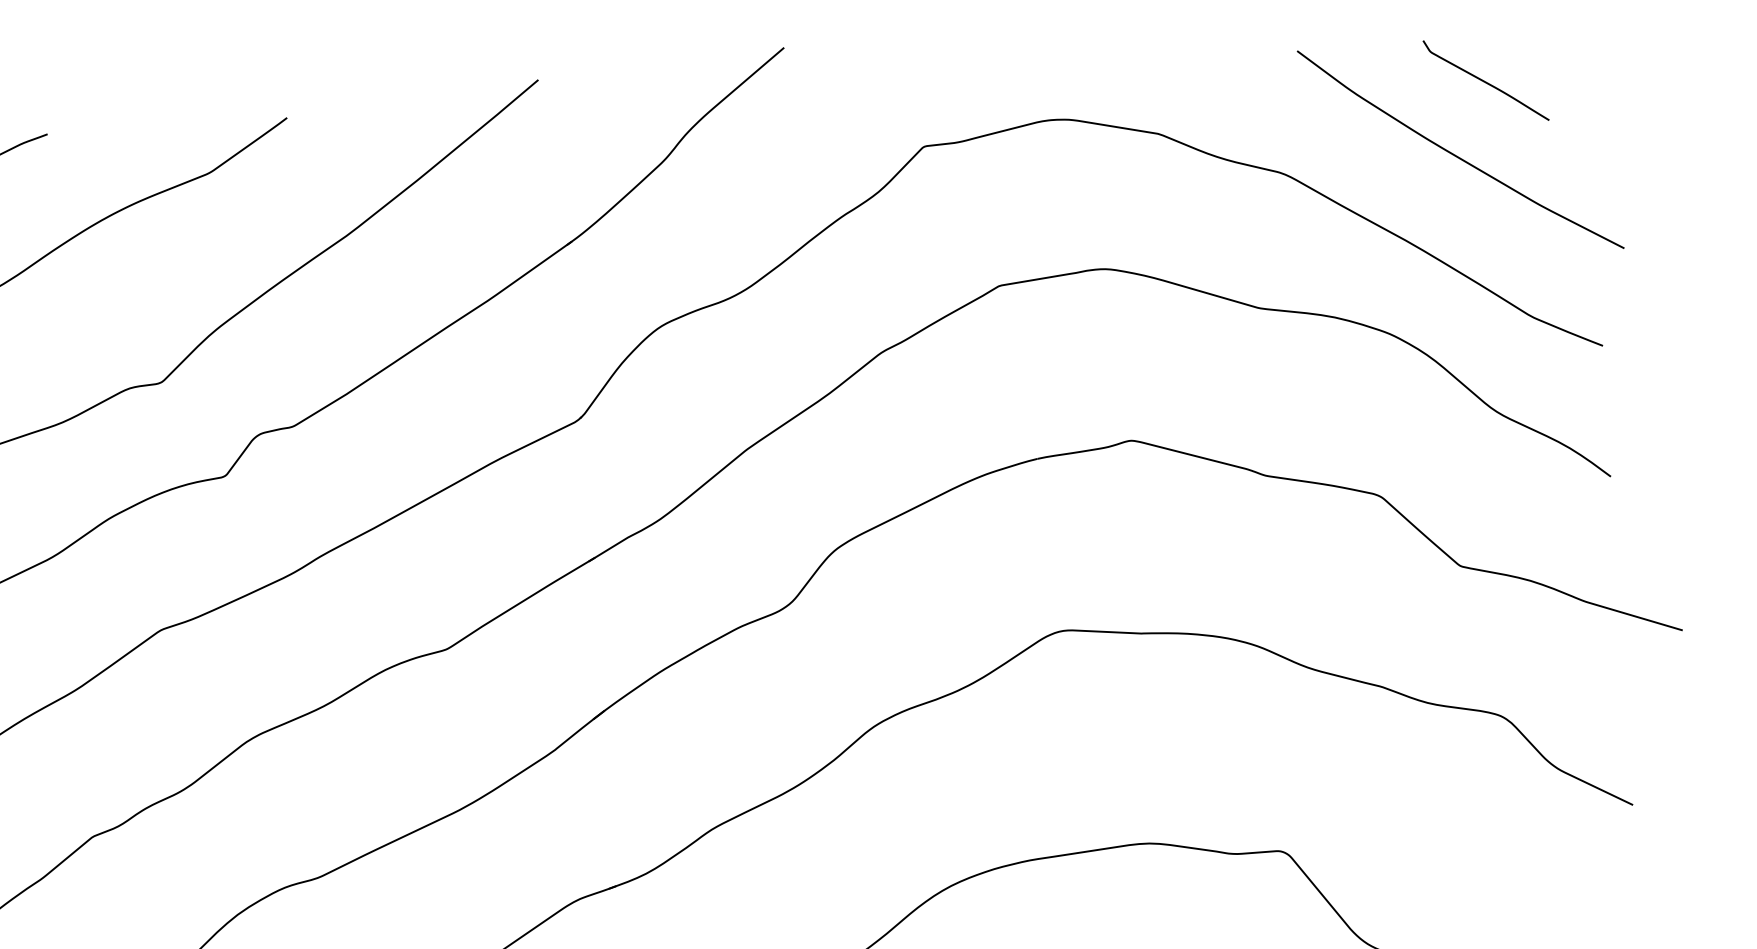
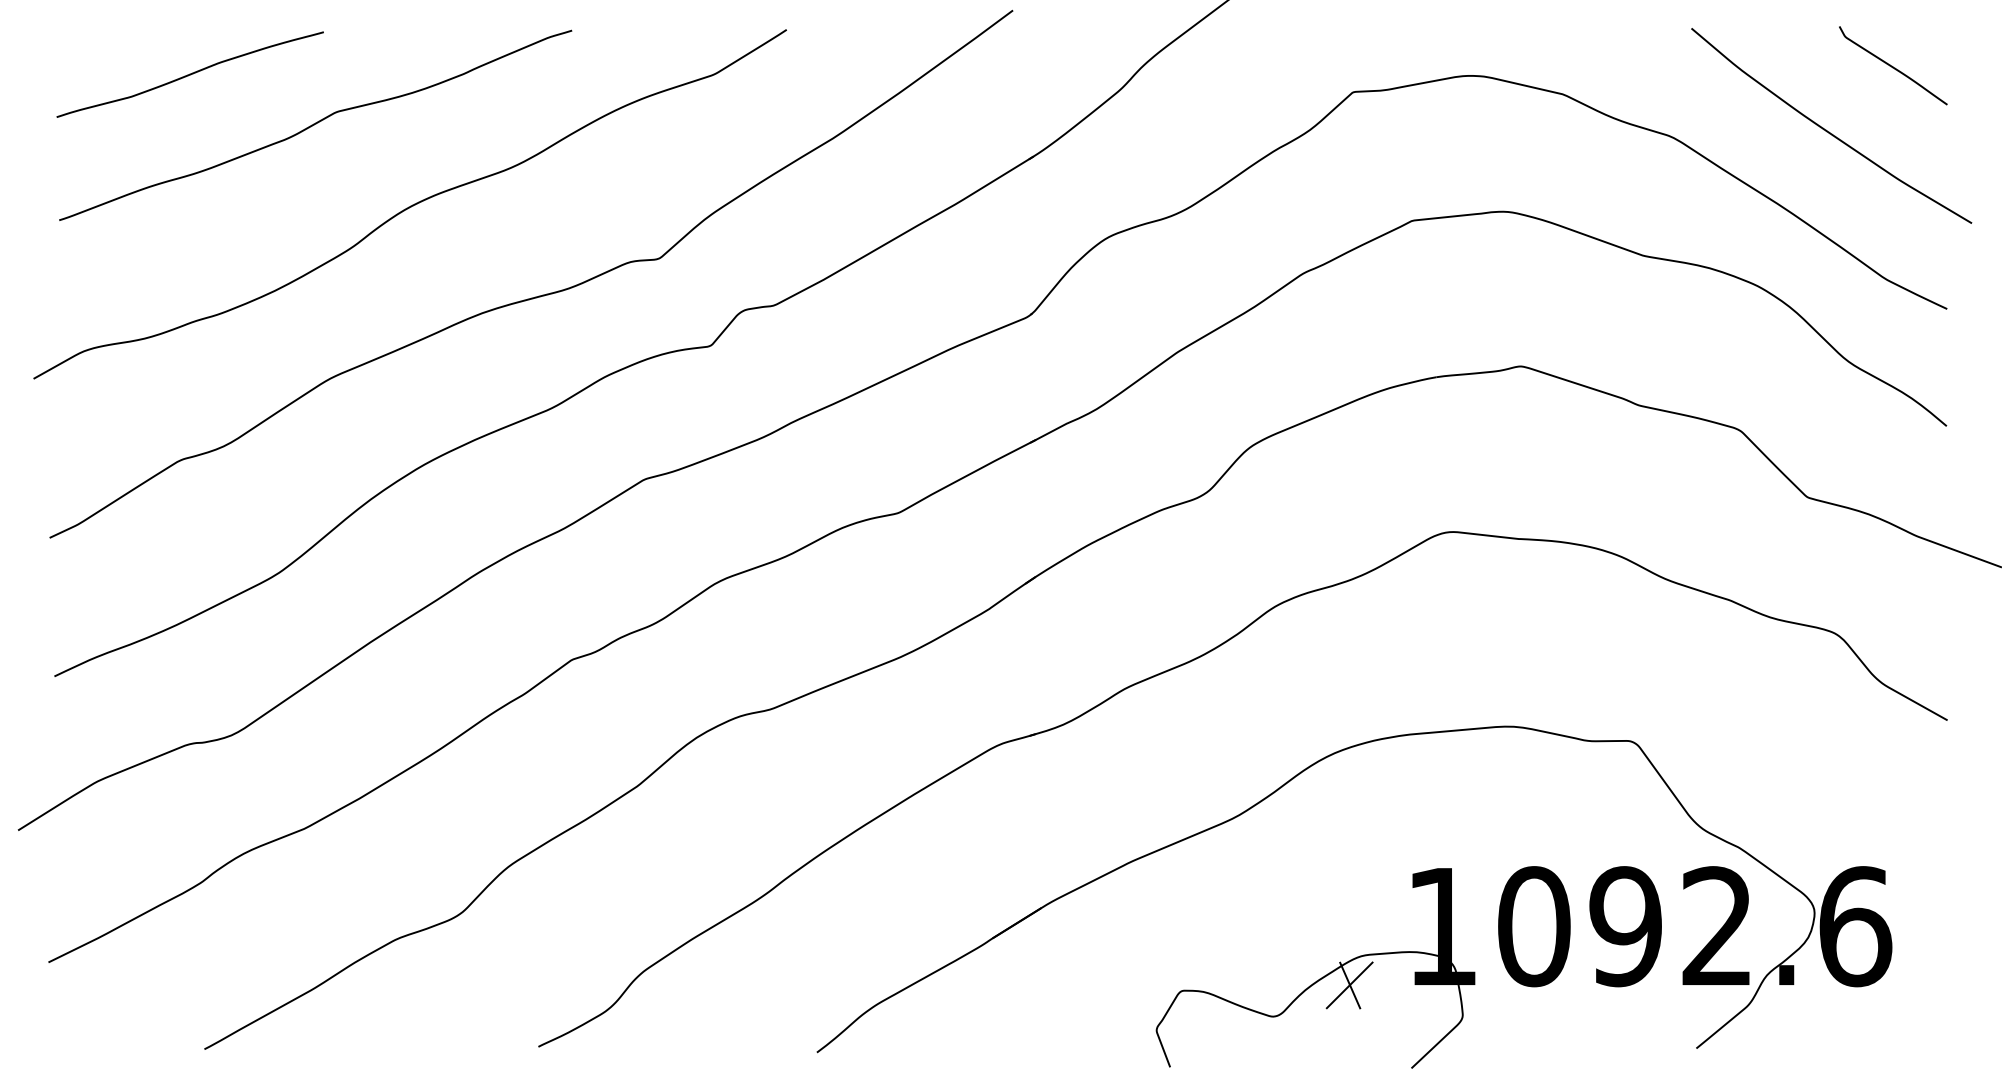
curve: (1486, 81) -> (1893, 66), moved

